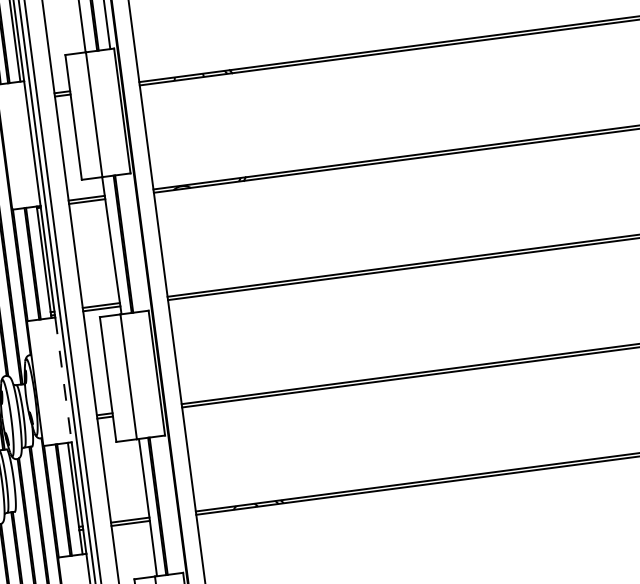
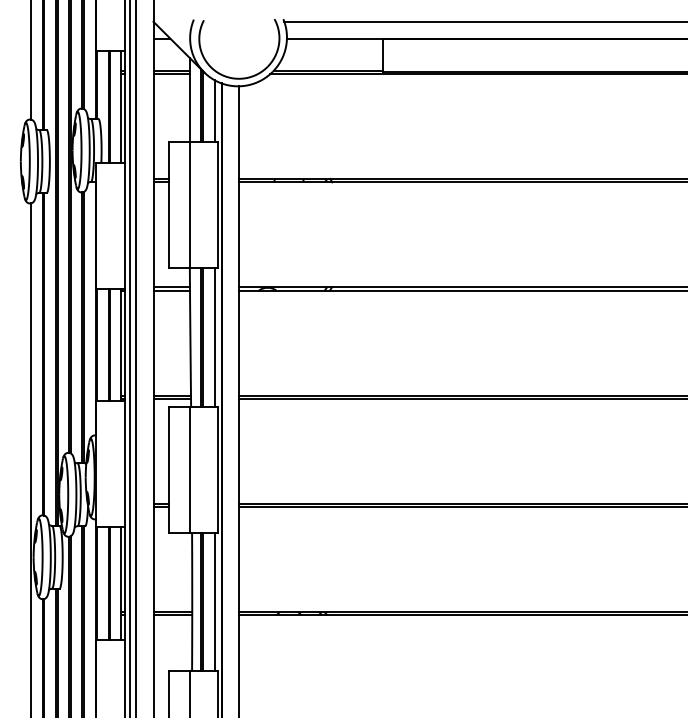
line: (135, 242) -> (214, 337), added
line: (63, 380) -> (124, 464), dashed -> solid
line: (170, 504) -> (214, 601), added

